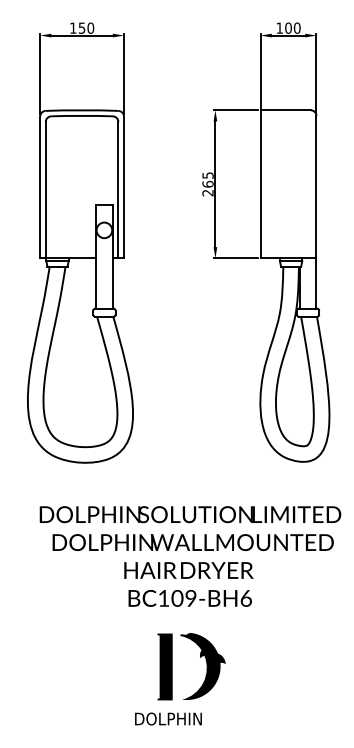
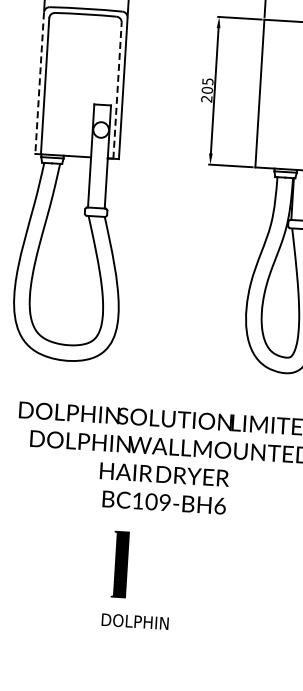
text: (207, 183) -> (206, 89), 265 -> 205
line: (40, 187) -> (39, 83), solid -> dashed
line: (118, 189) -> (117, 90), solid -> dashed
part: (164, 666) -> (119, 564), moved
fill: (202, 666) -> (172, 571), removed

